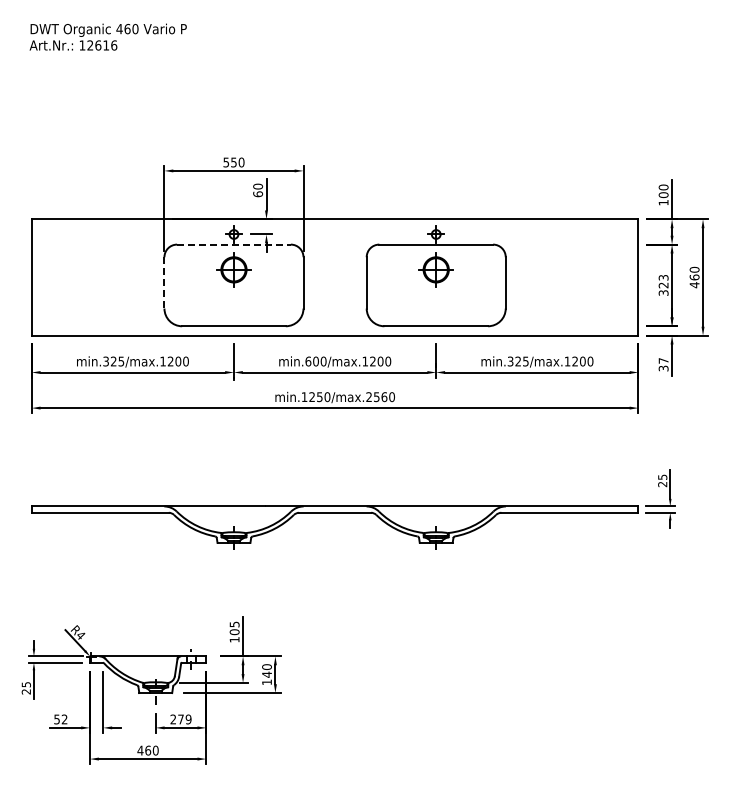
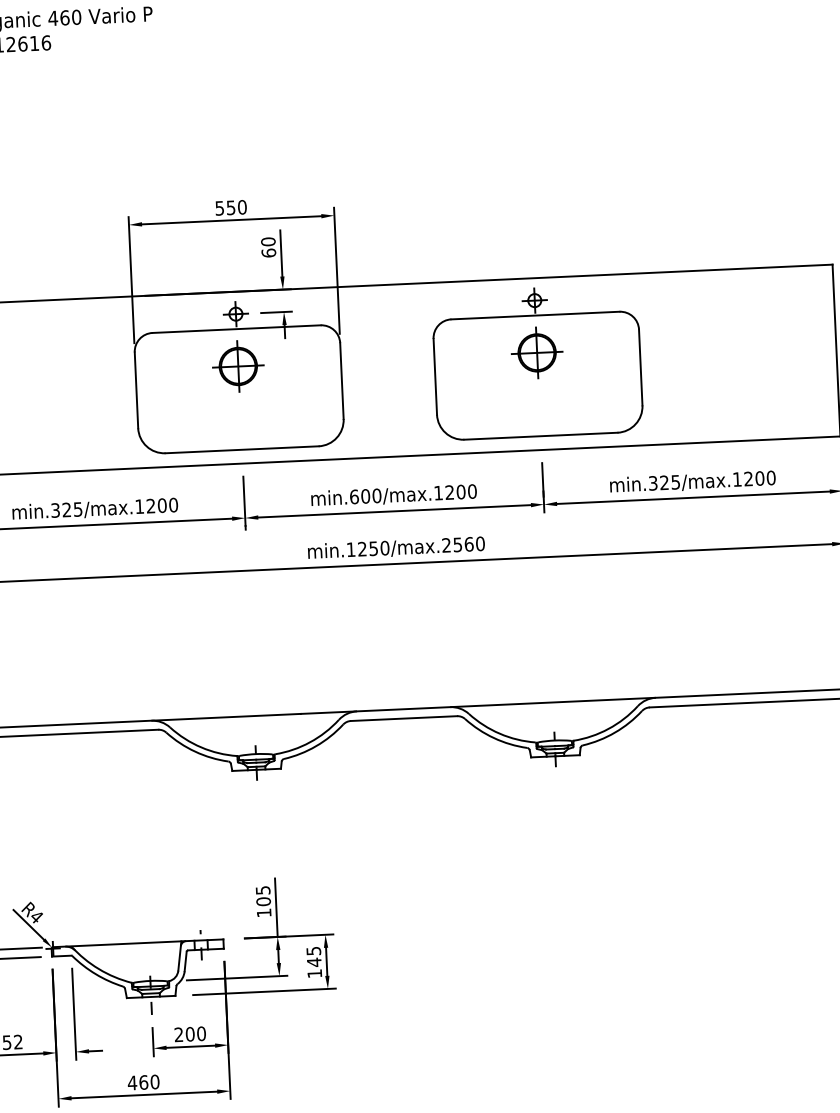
line: (233, 244) -> (235, 329), dashed -> solid
line: (164, 282) -> (136, 389), dashed -> solid
text: (266, 666) -> (312, 950), 140 -> 145
text: (184, 719) -> (195, 1034), 279 -> 200

